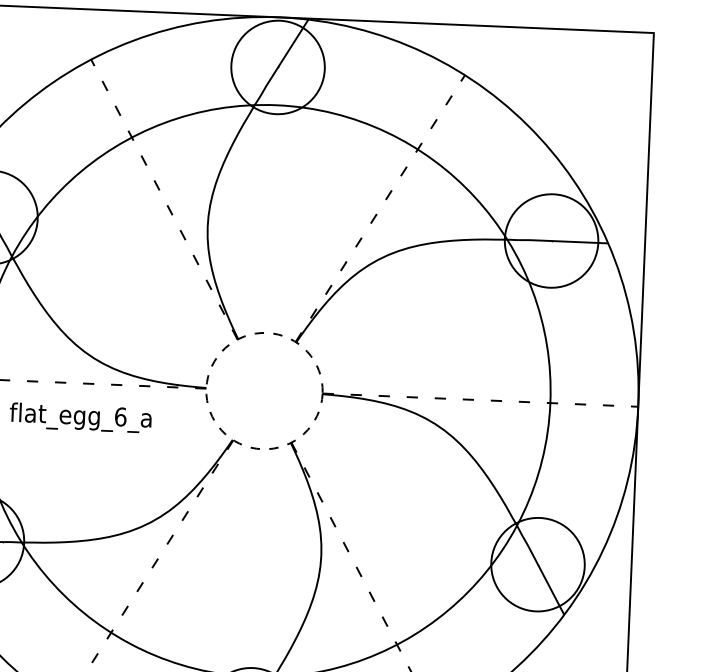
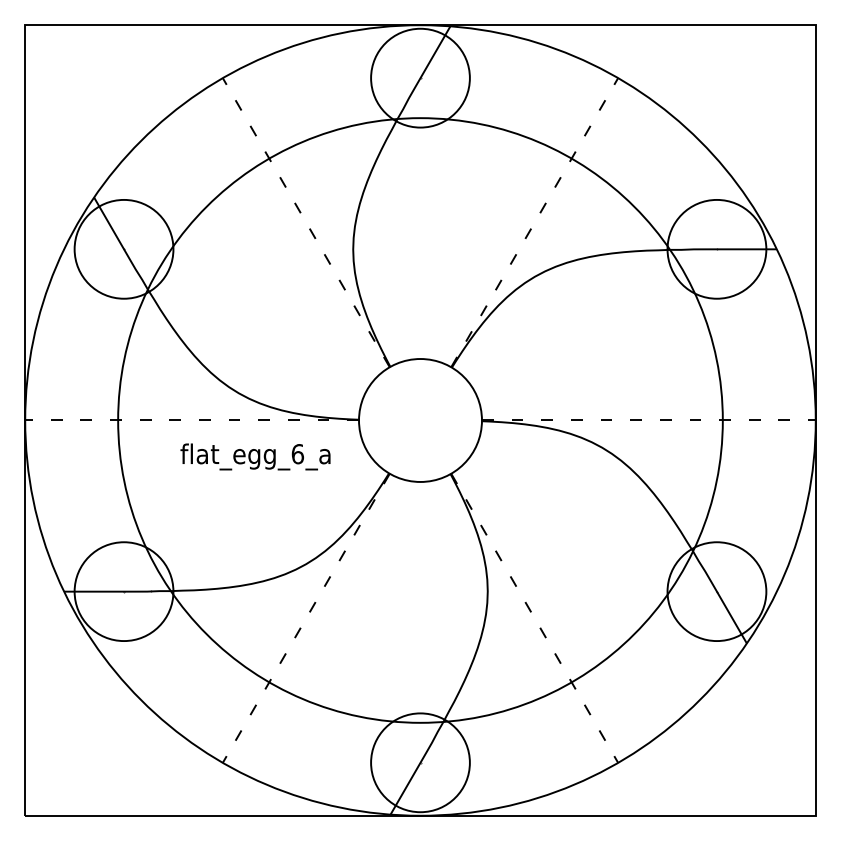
circle: (264, 391) -> (420, 420), dashed -> solid
text: (80, 417) -> (255, 456), moved

